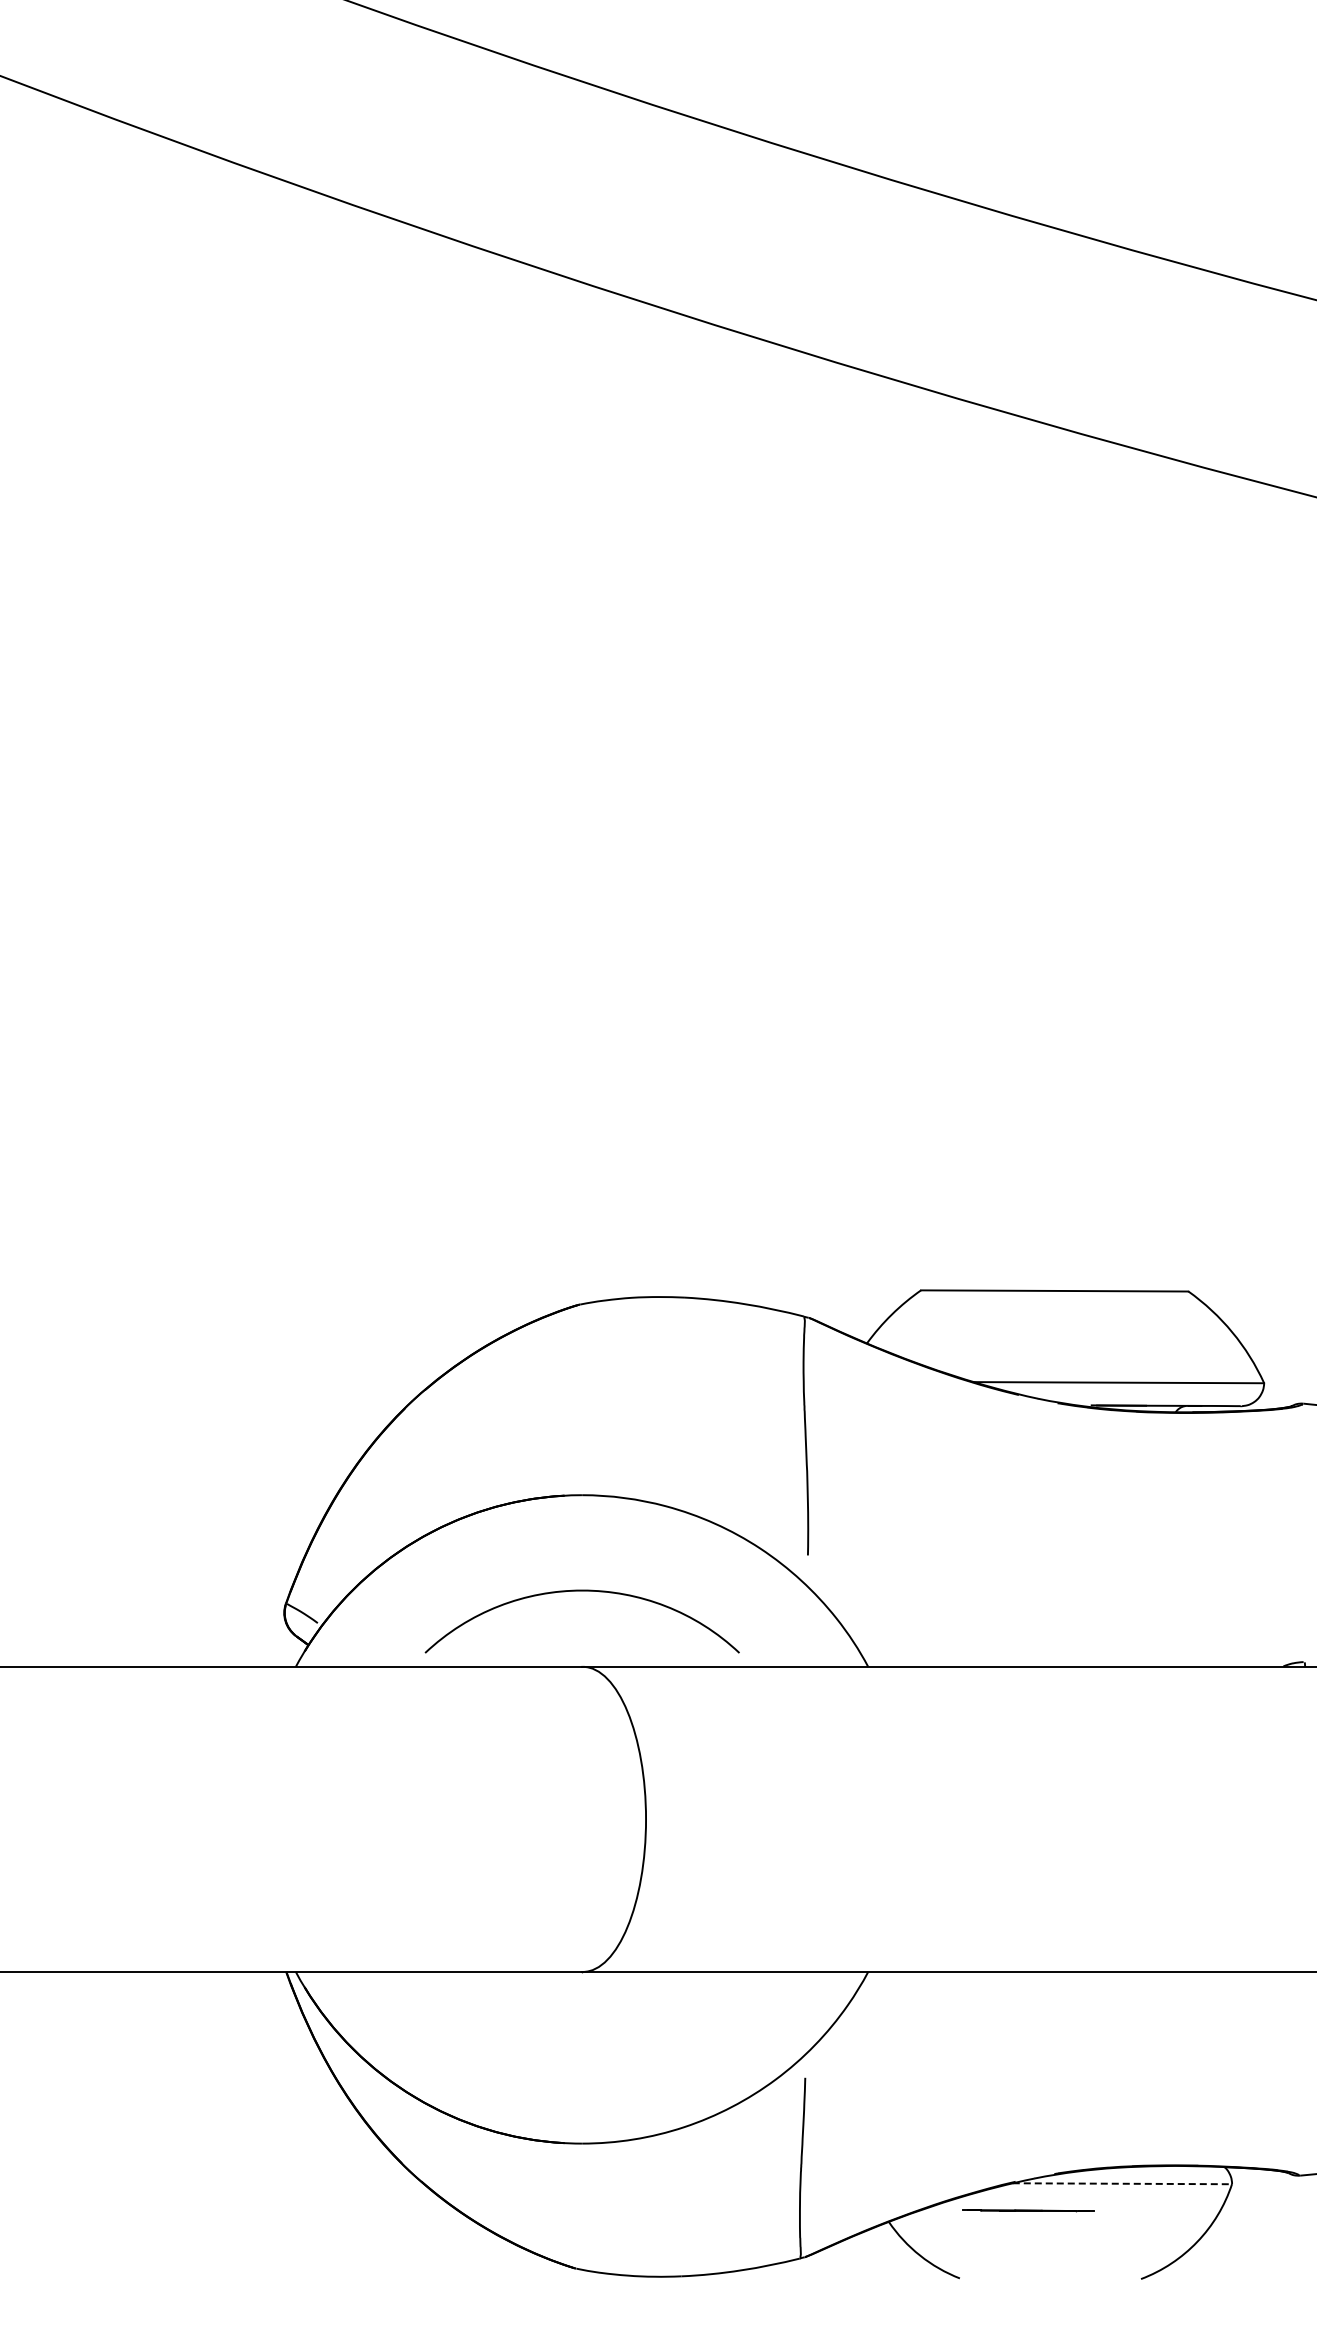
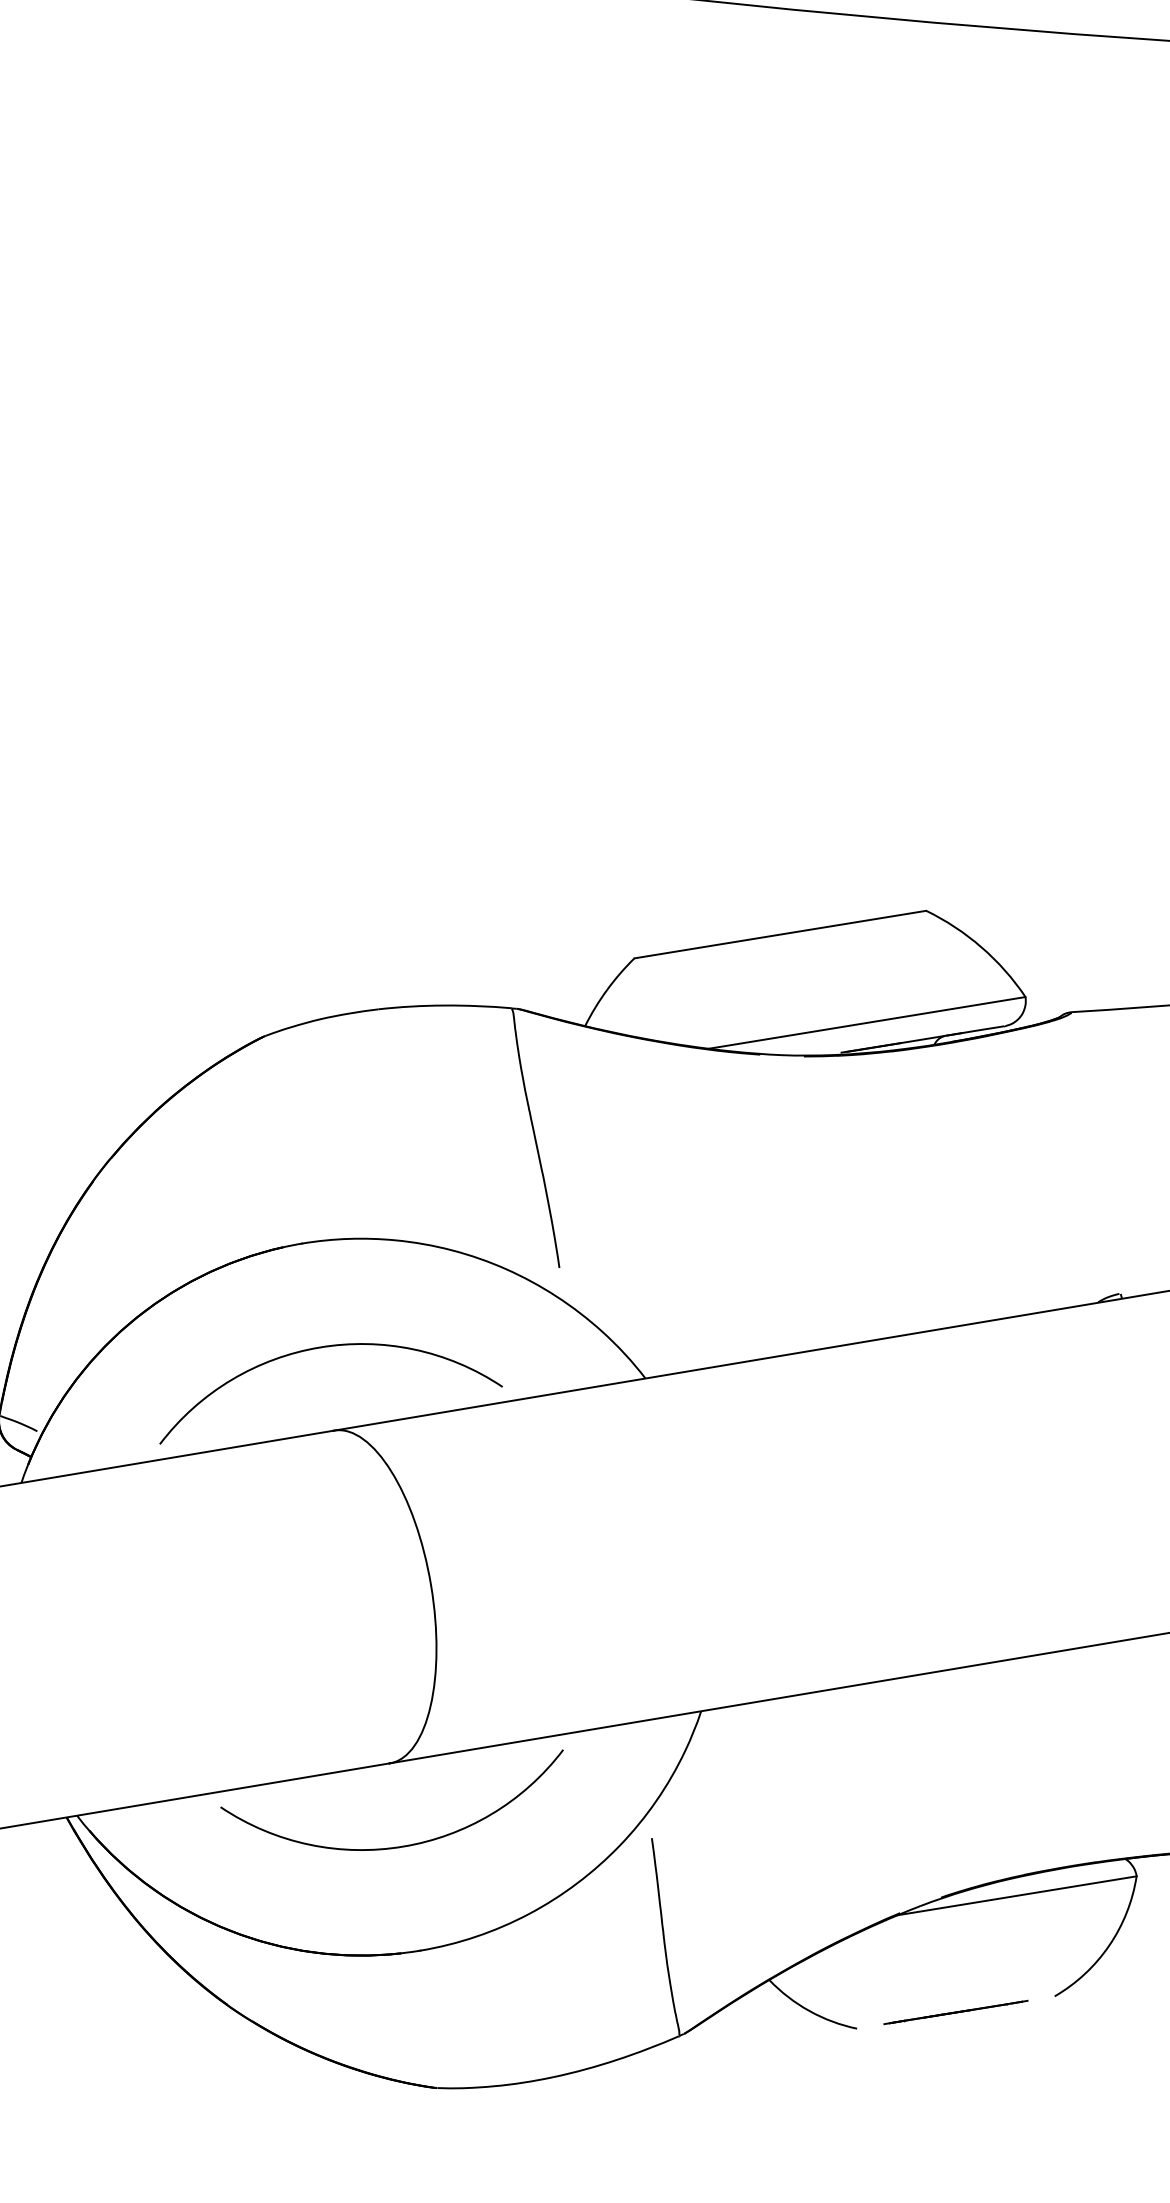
arc: (581, 2047) -> (402, 1845), added
line: (1122, 2183) -> (1017, 1895), dashed -> solid
line: (1028, 2210) -> (955, 2012), moved

